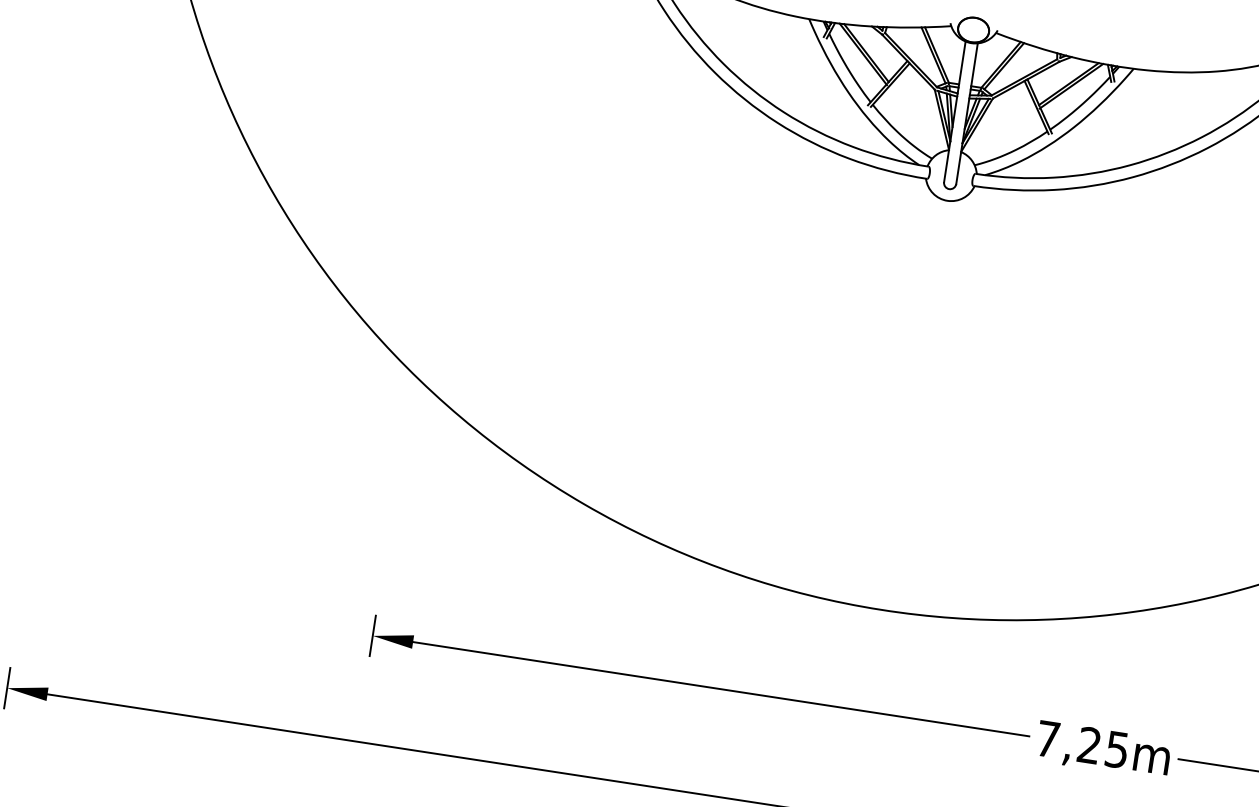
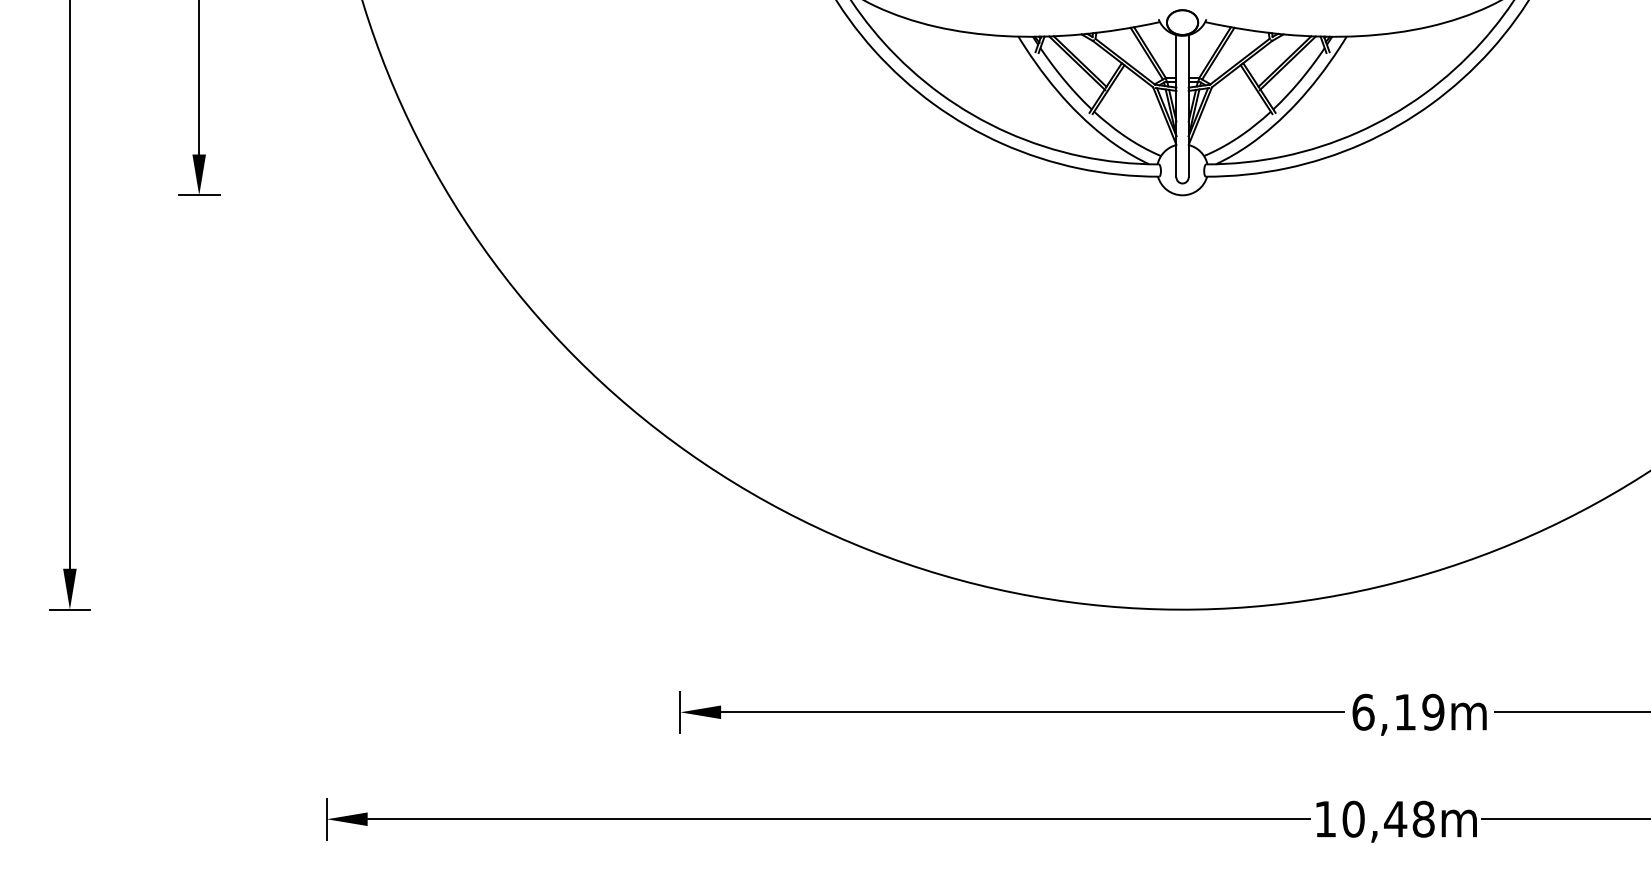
text: (1082, 743) -> (1398, 711), 7,25m -> 6,19m

